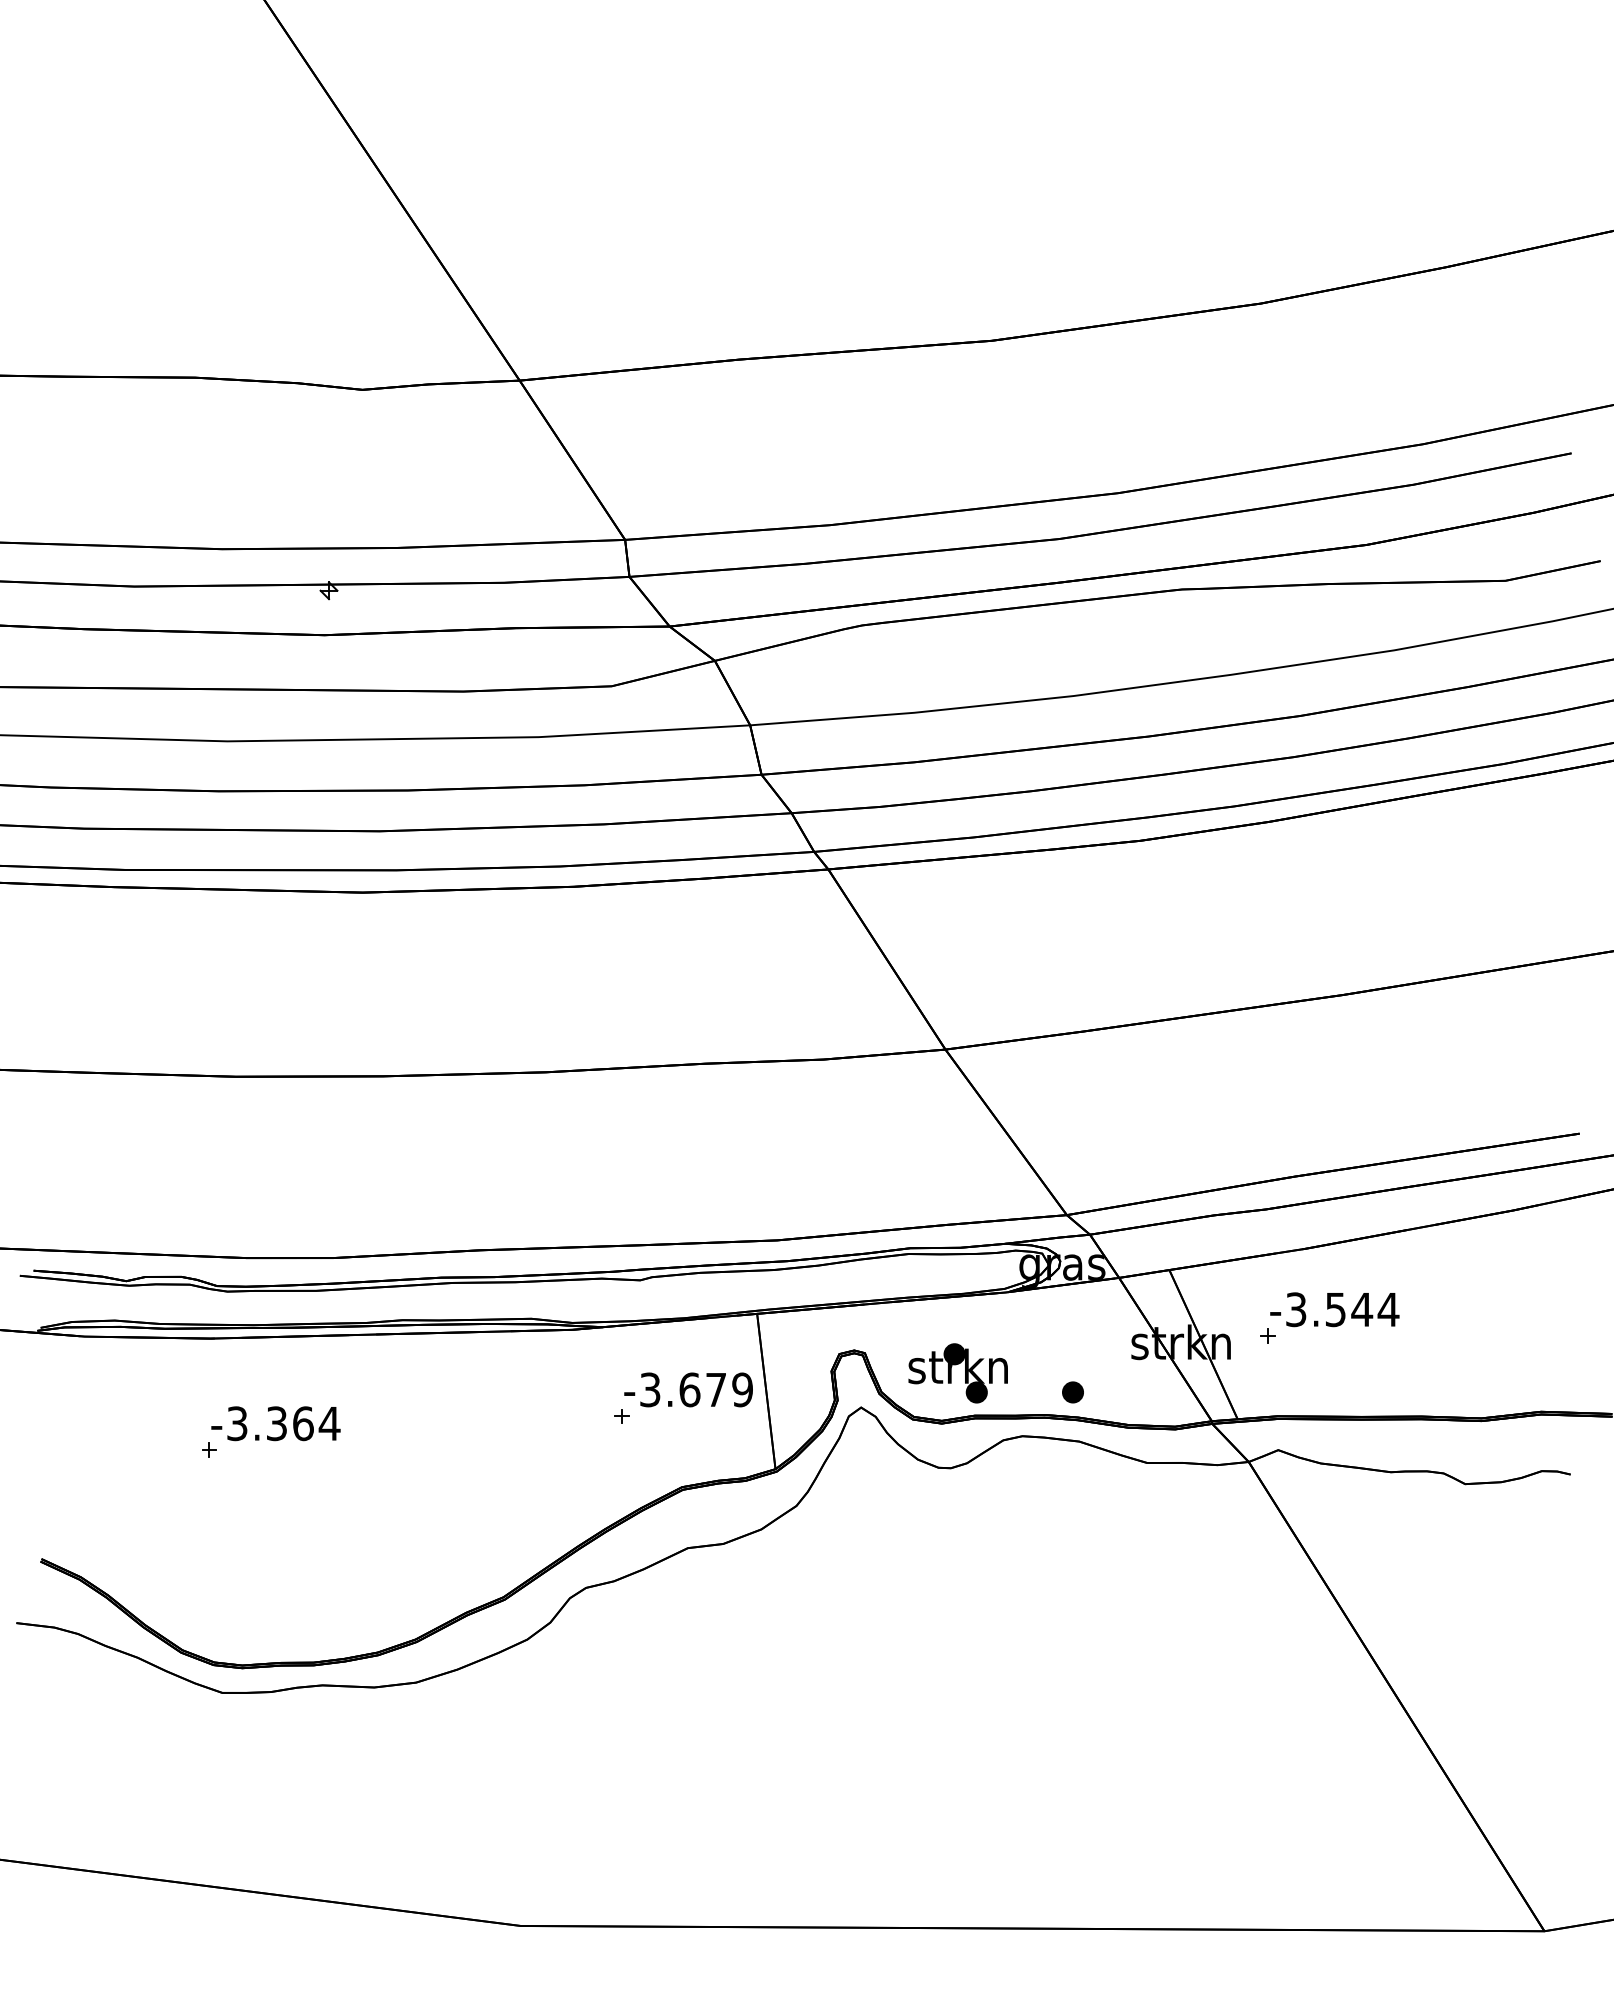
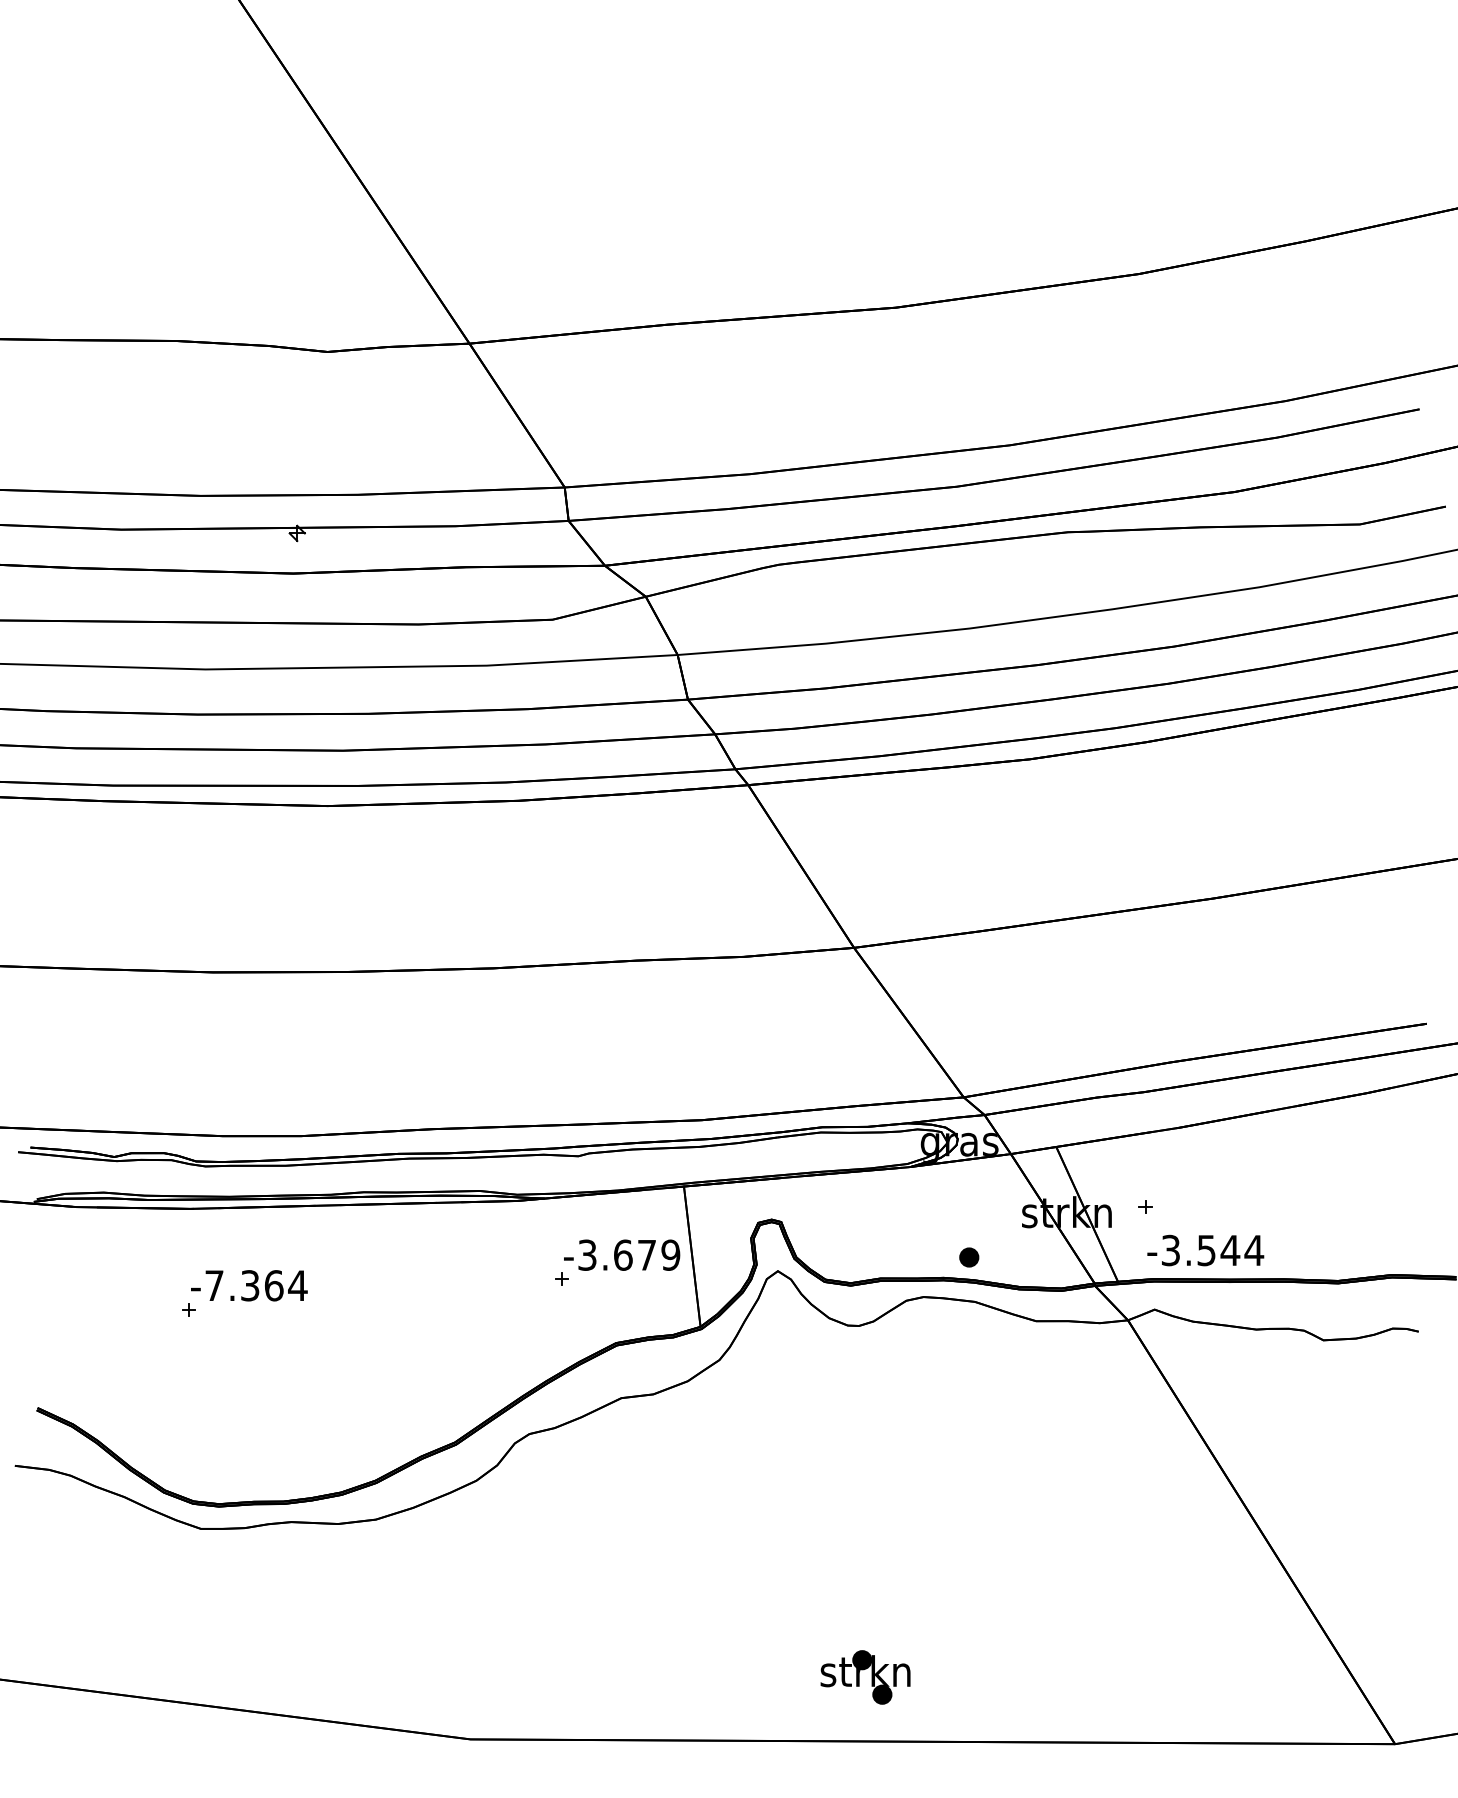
text: (1334, 1309) -> (1205, 1250), moved
part: (957, 1373) -> (864, 1677), moved
text: (237, 1423) -> (214, 1285), -3.364 -> -7.364

